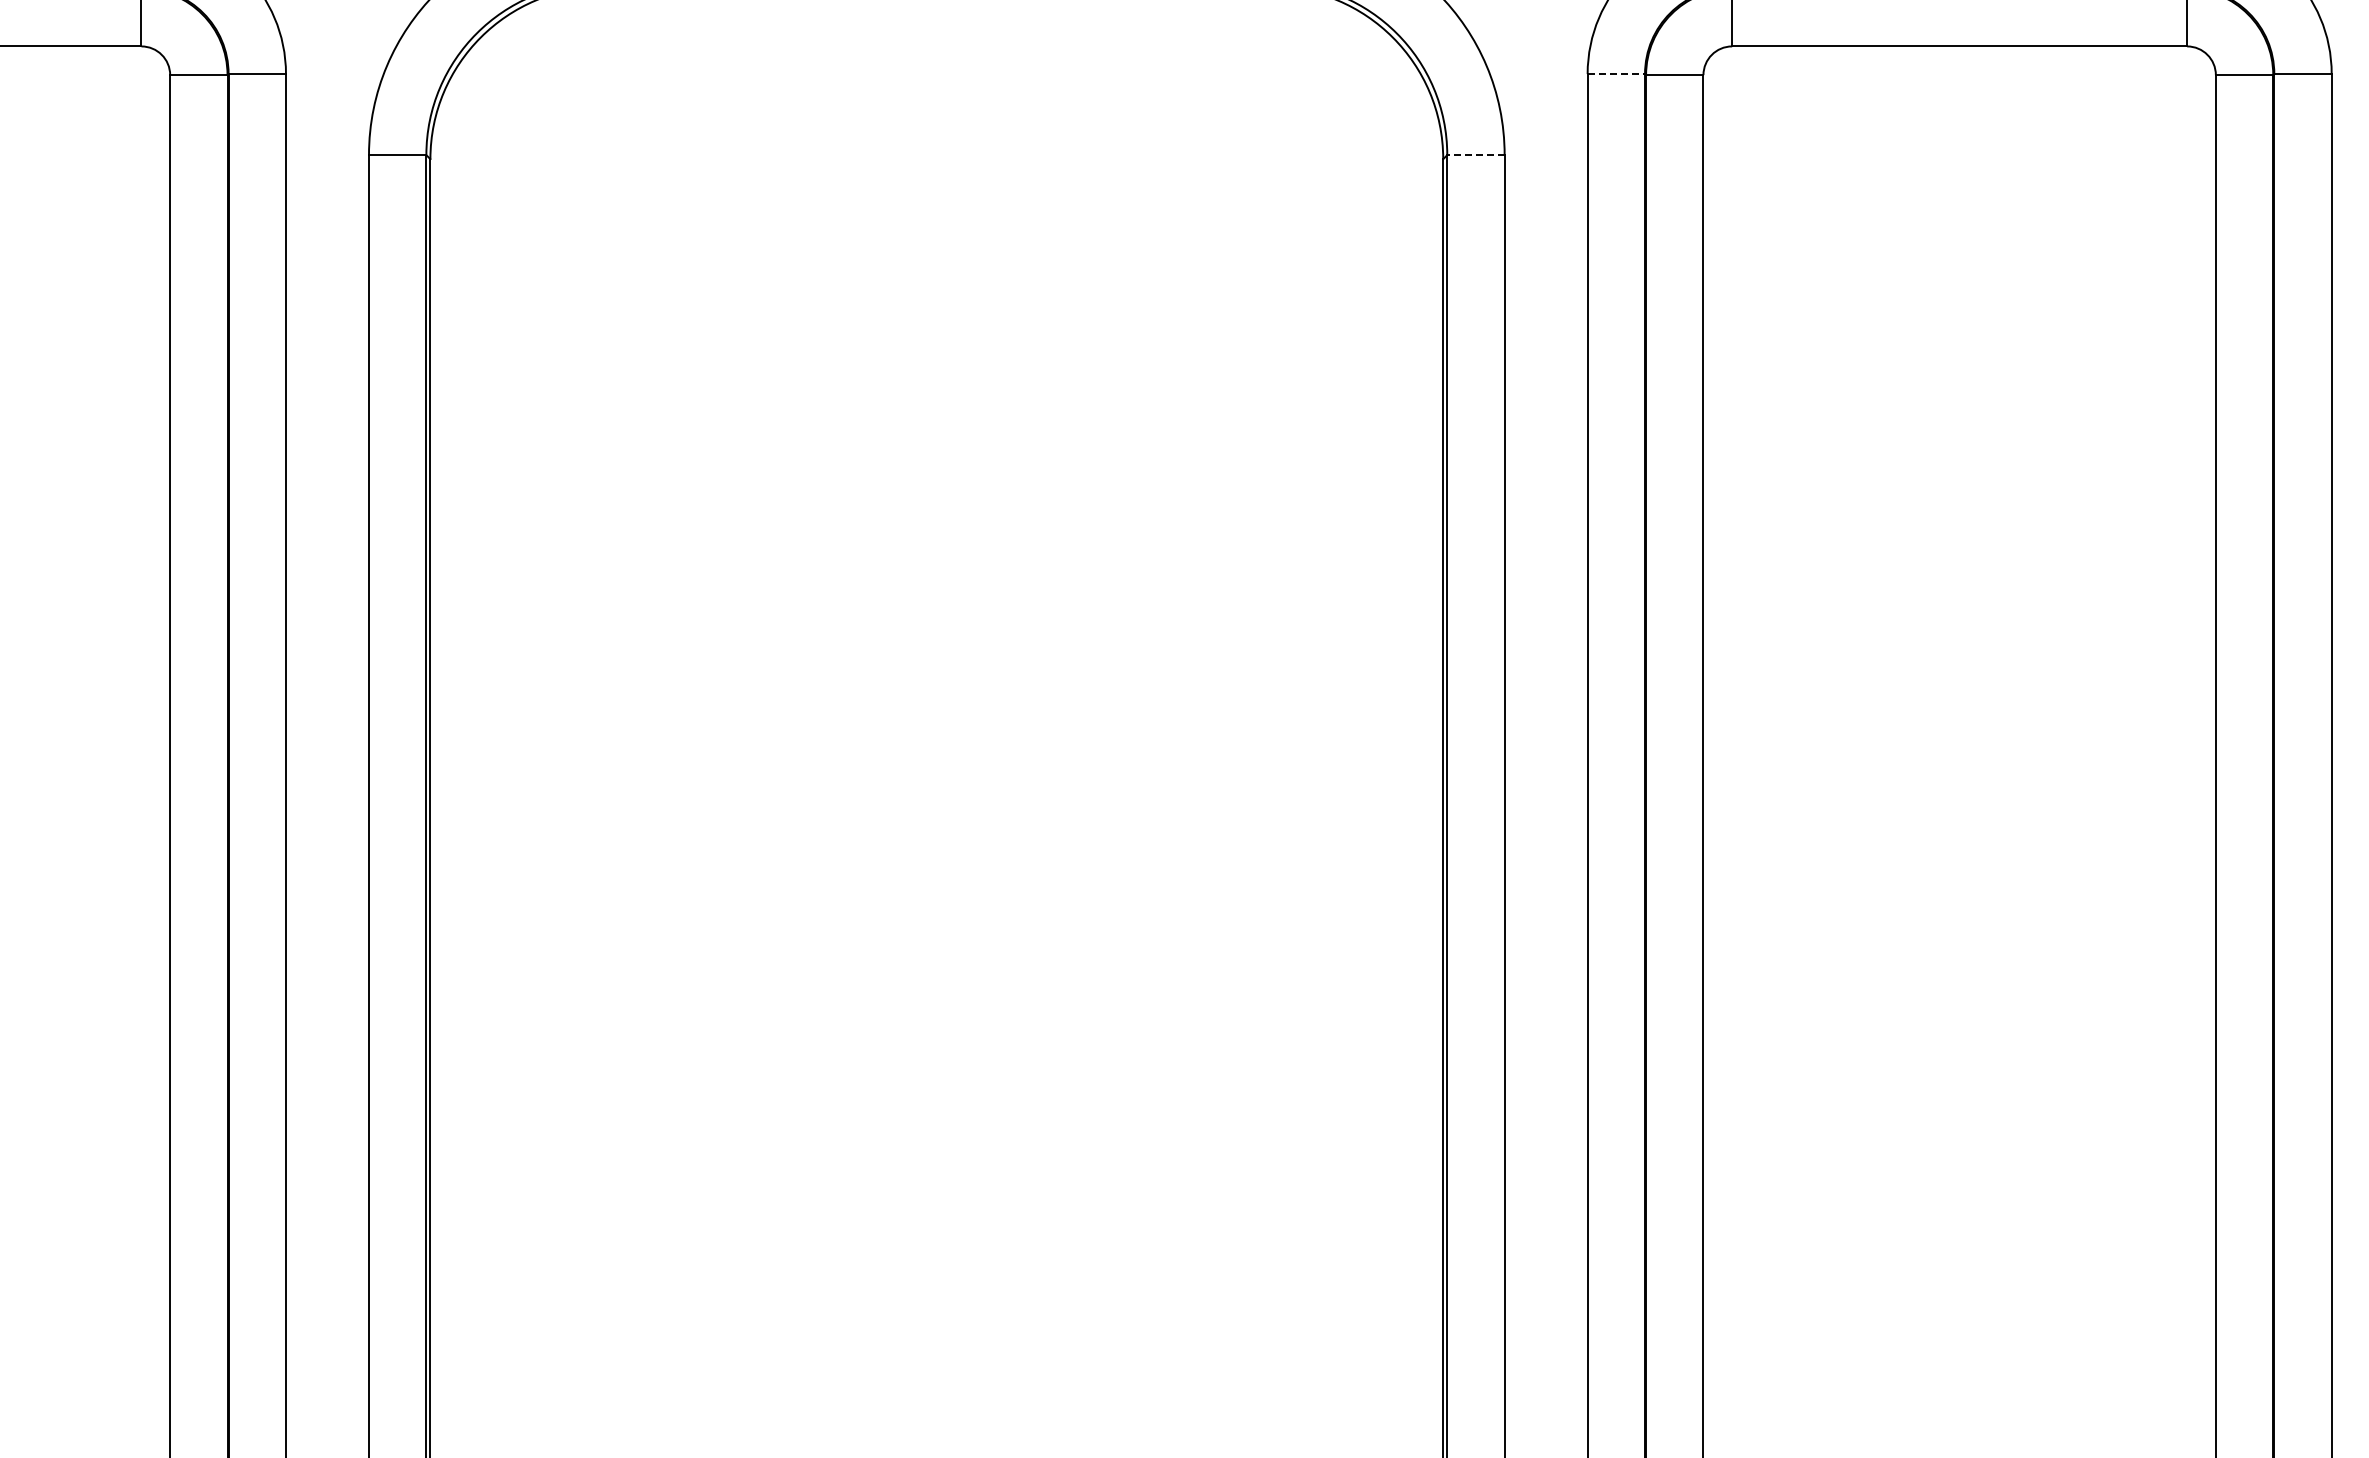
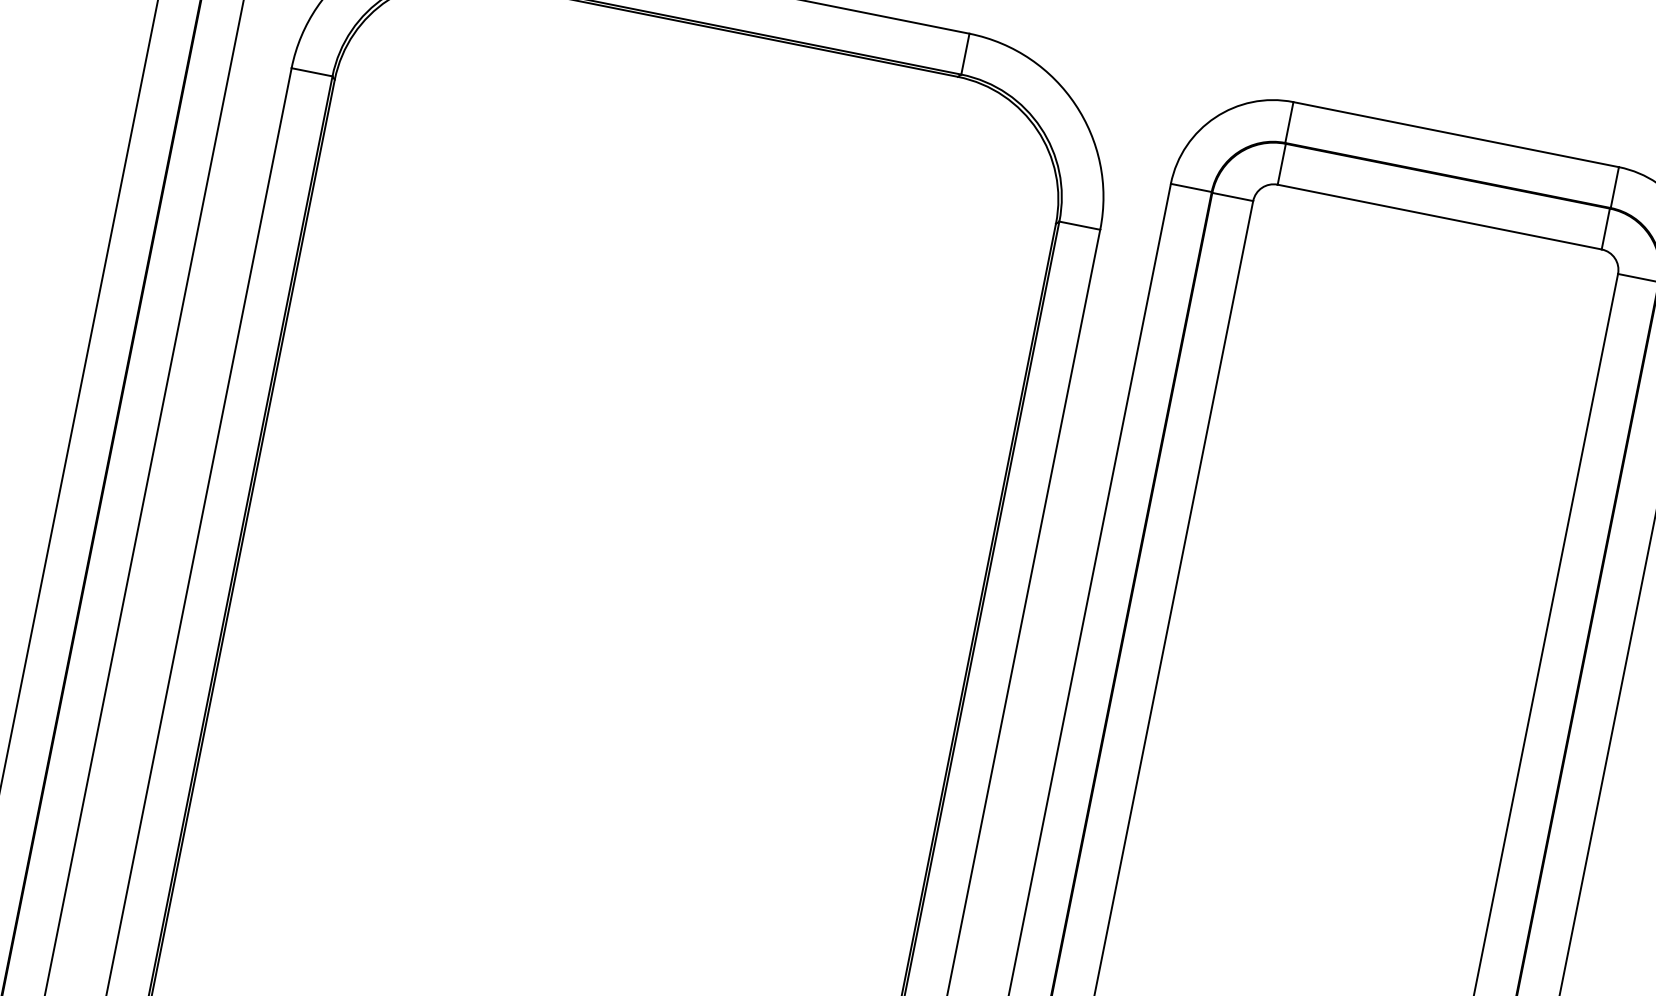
line: (1616, 74) -> (1191, 188), dashed -> solid
line: (1475, 155) -> (1079, 225), dashed -> solid

